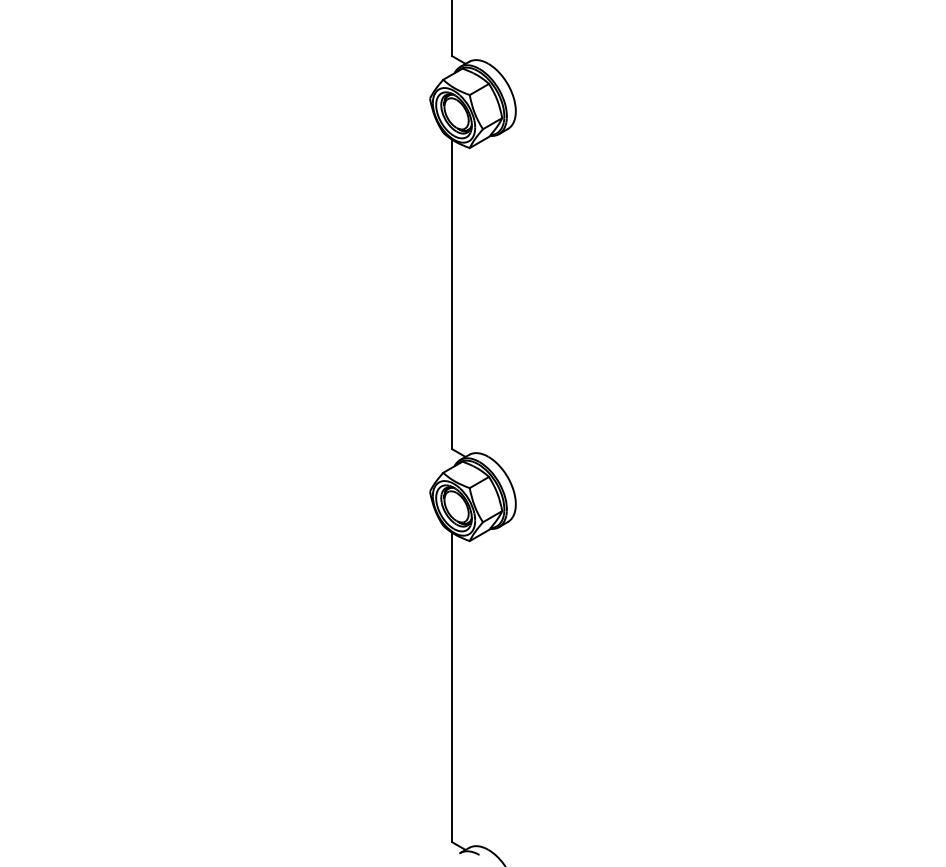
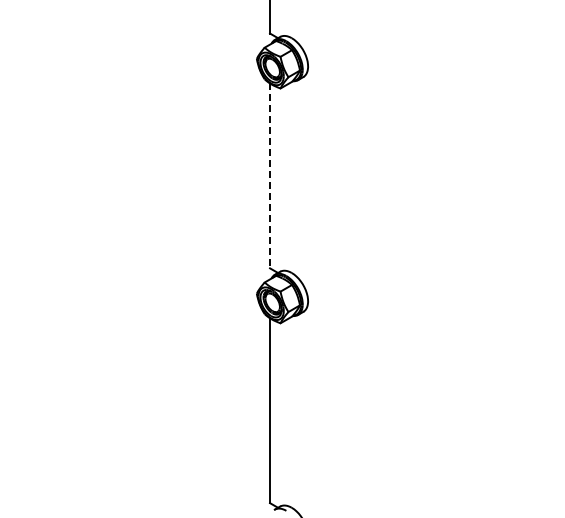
line: (452, 295) -> (270, 176), solid -> dashed

